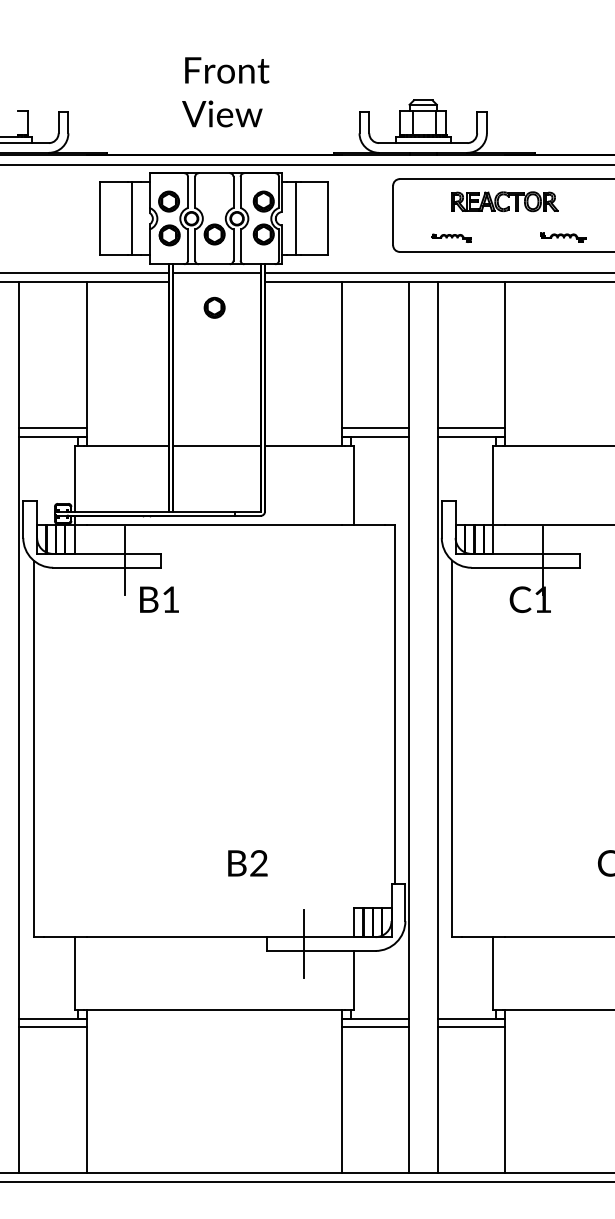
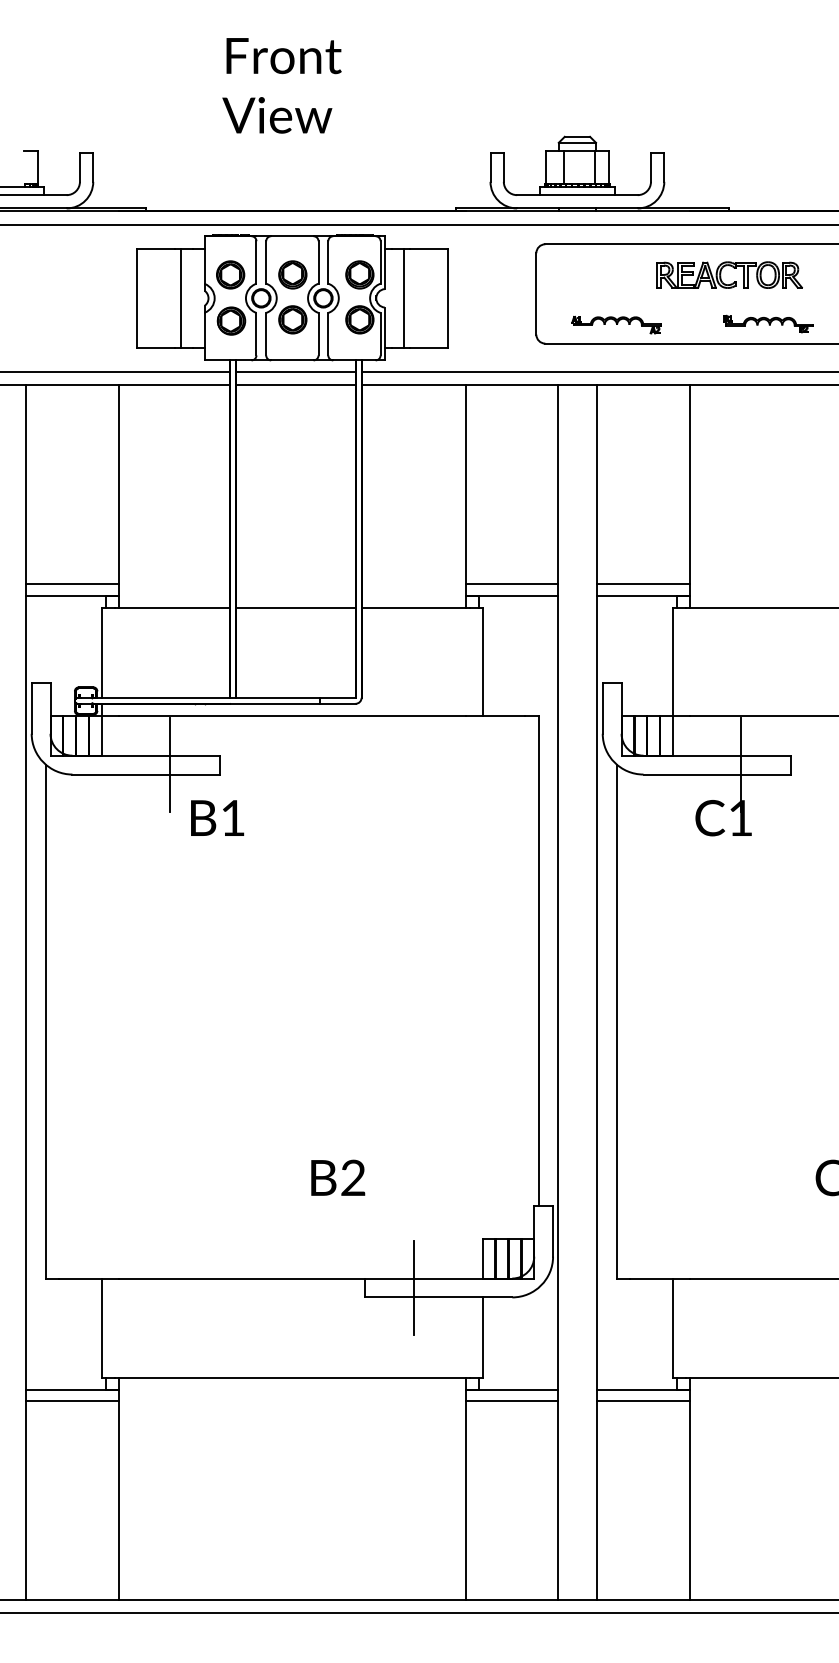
text: (225, 92) -> (281, 85), moved
part: (507, 196) -> (733, 268), moved
part: (451, 237) -> (616, 324), size x1.67
part: (563, 237) -> (768, 323), size x1.43
line: (216, 282) -> (295, 385), added
part: (214, 307) -> (292, 274), moved

